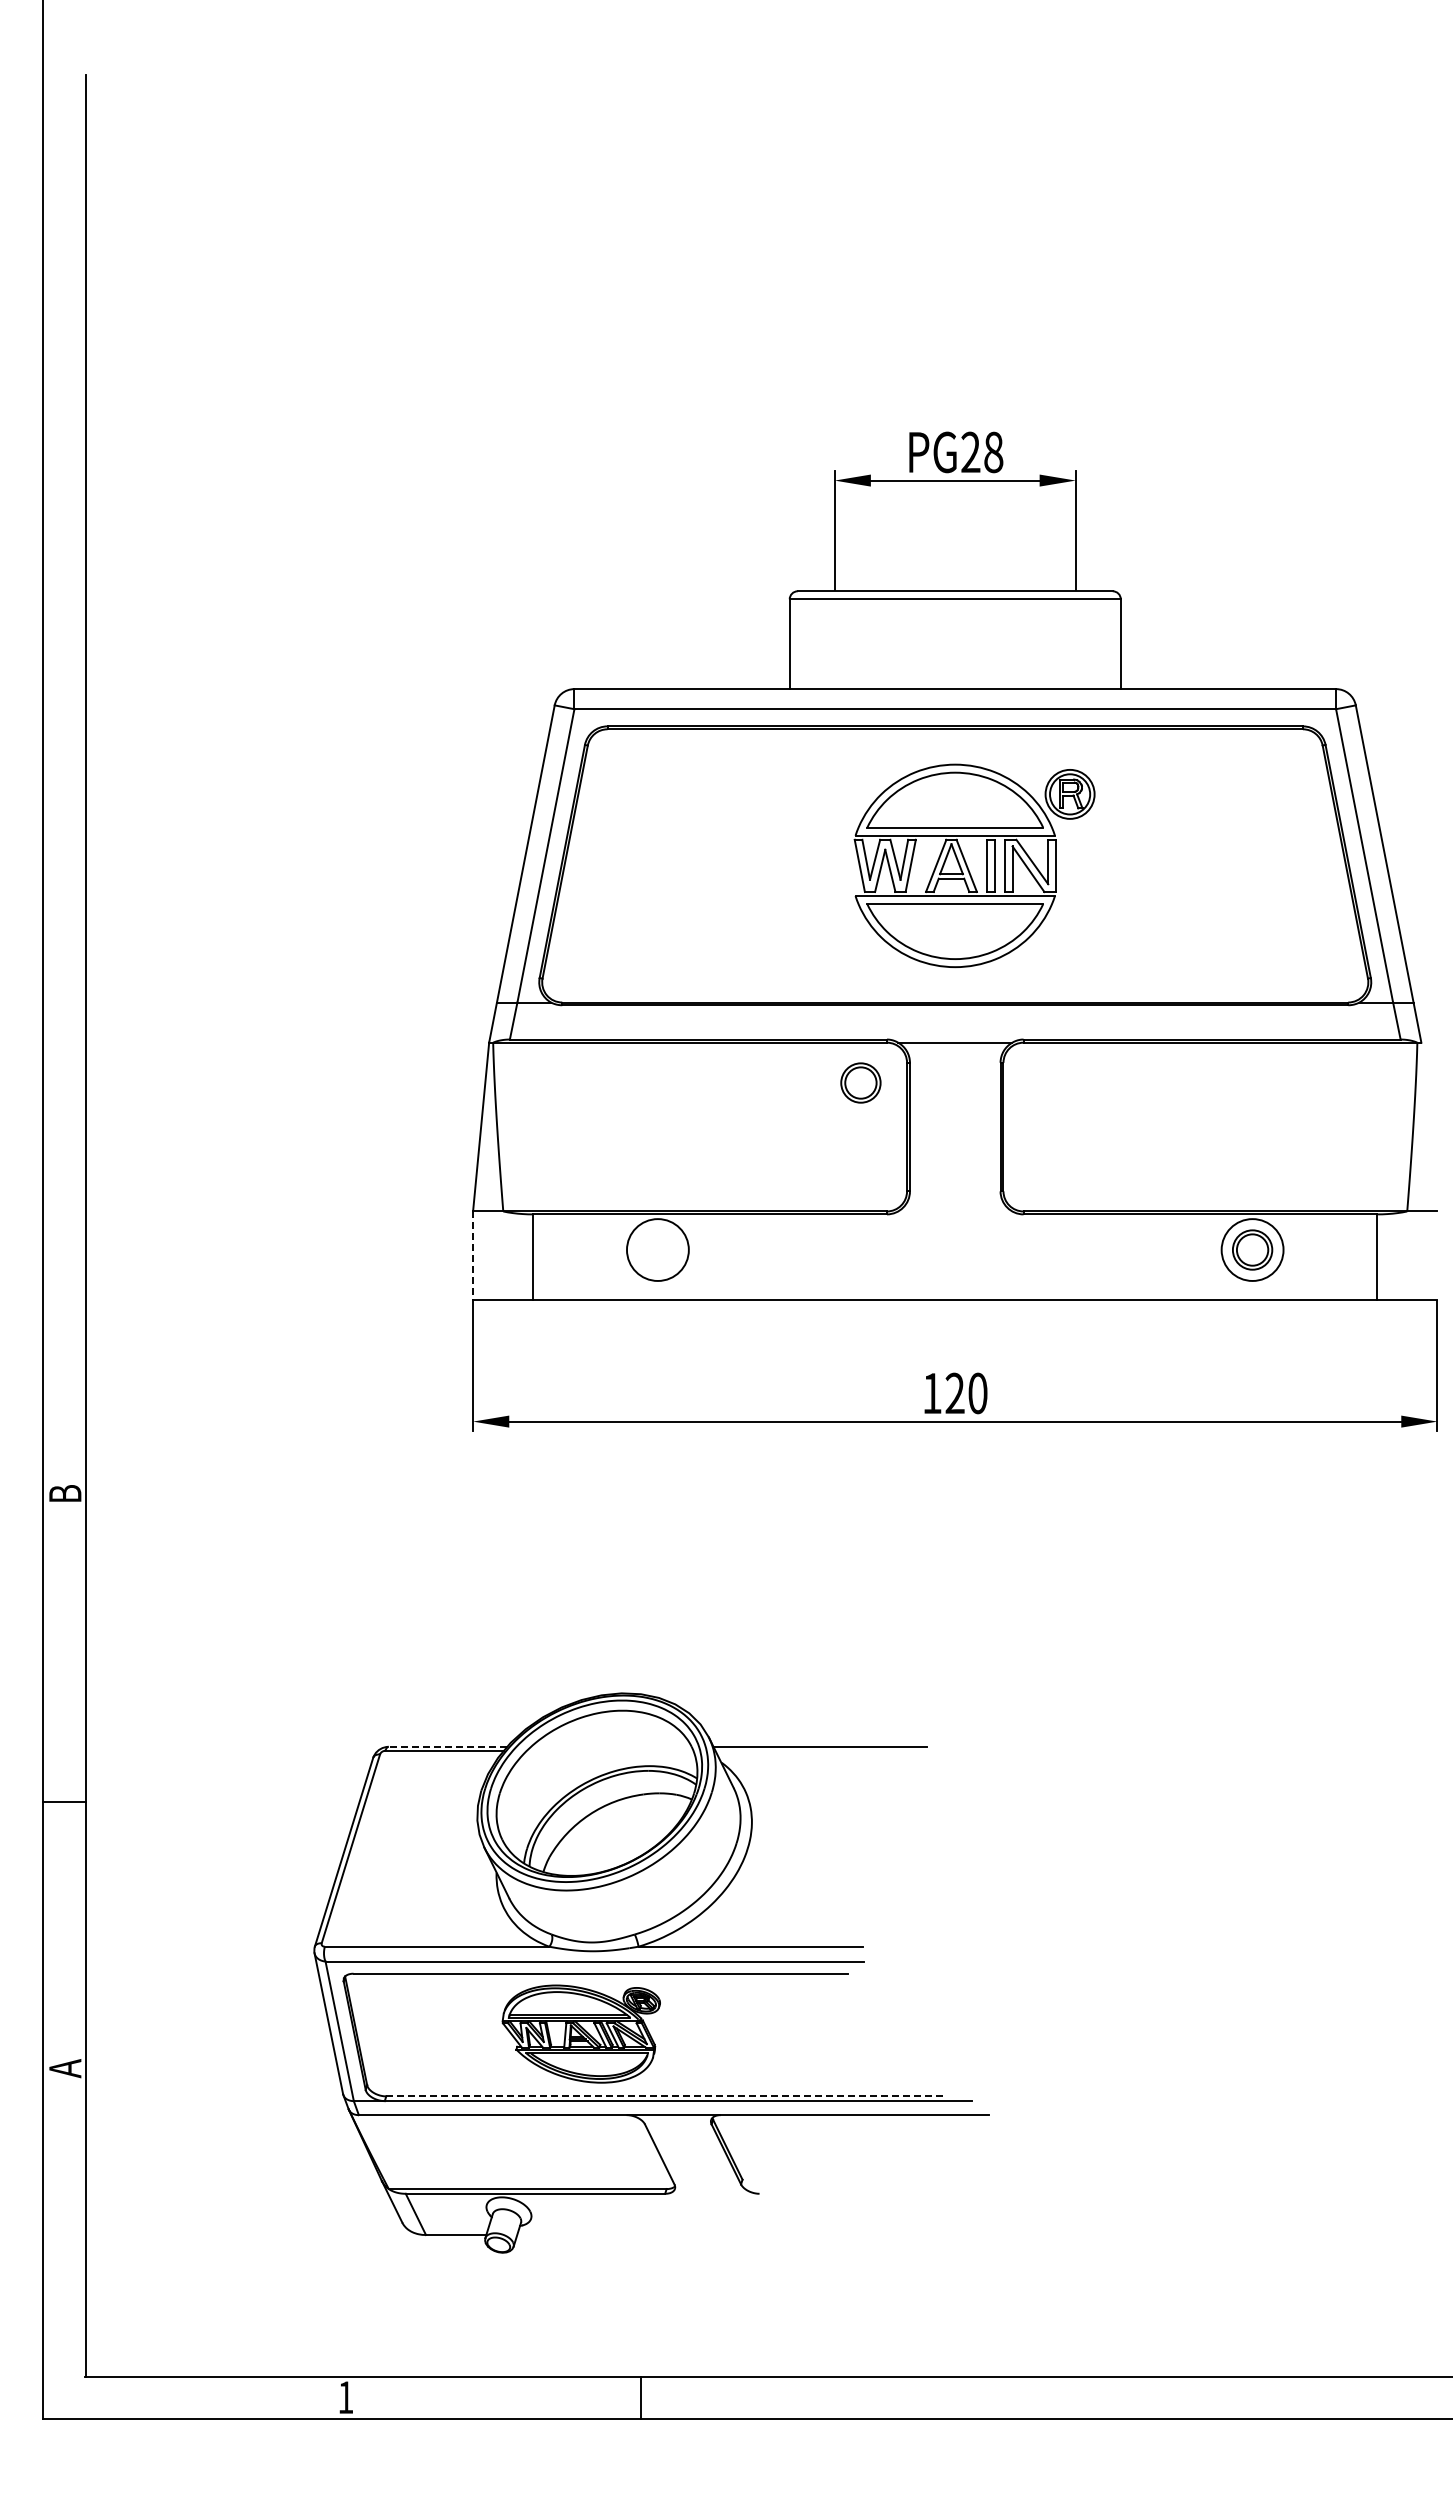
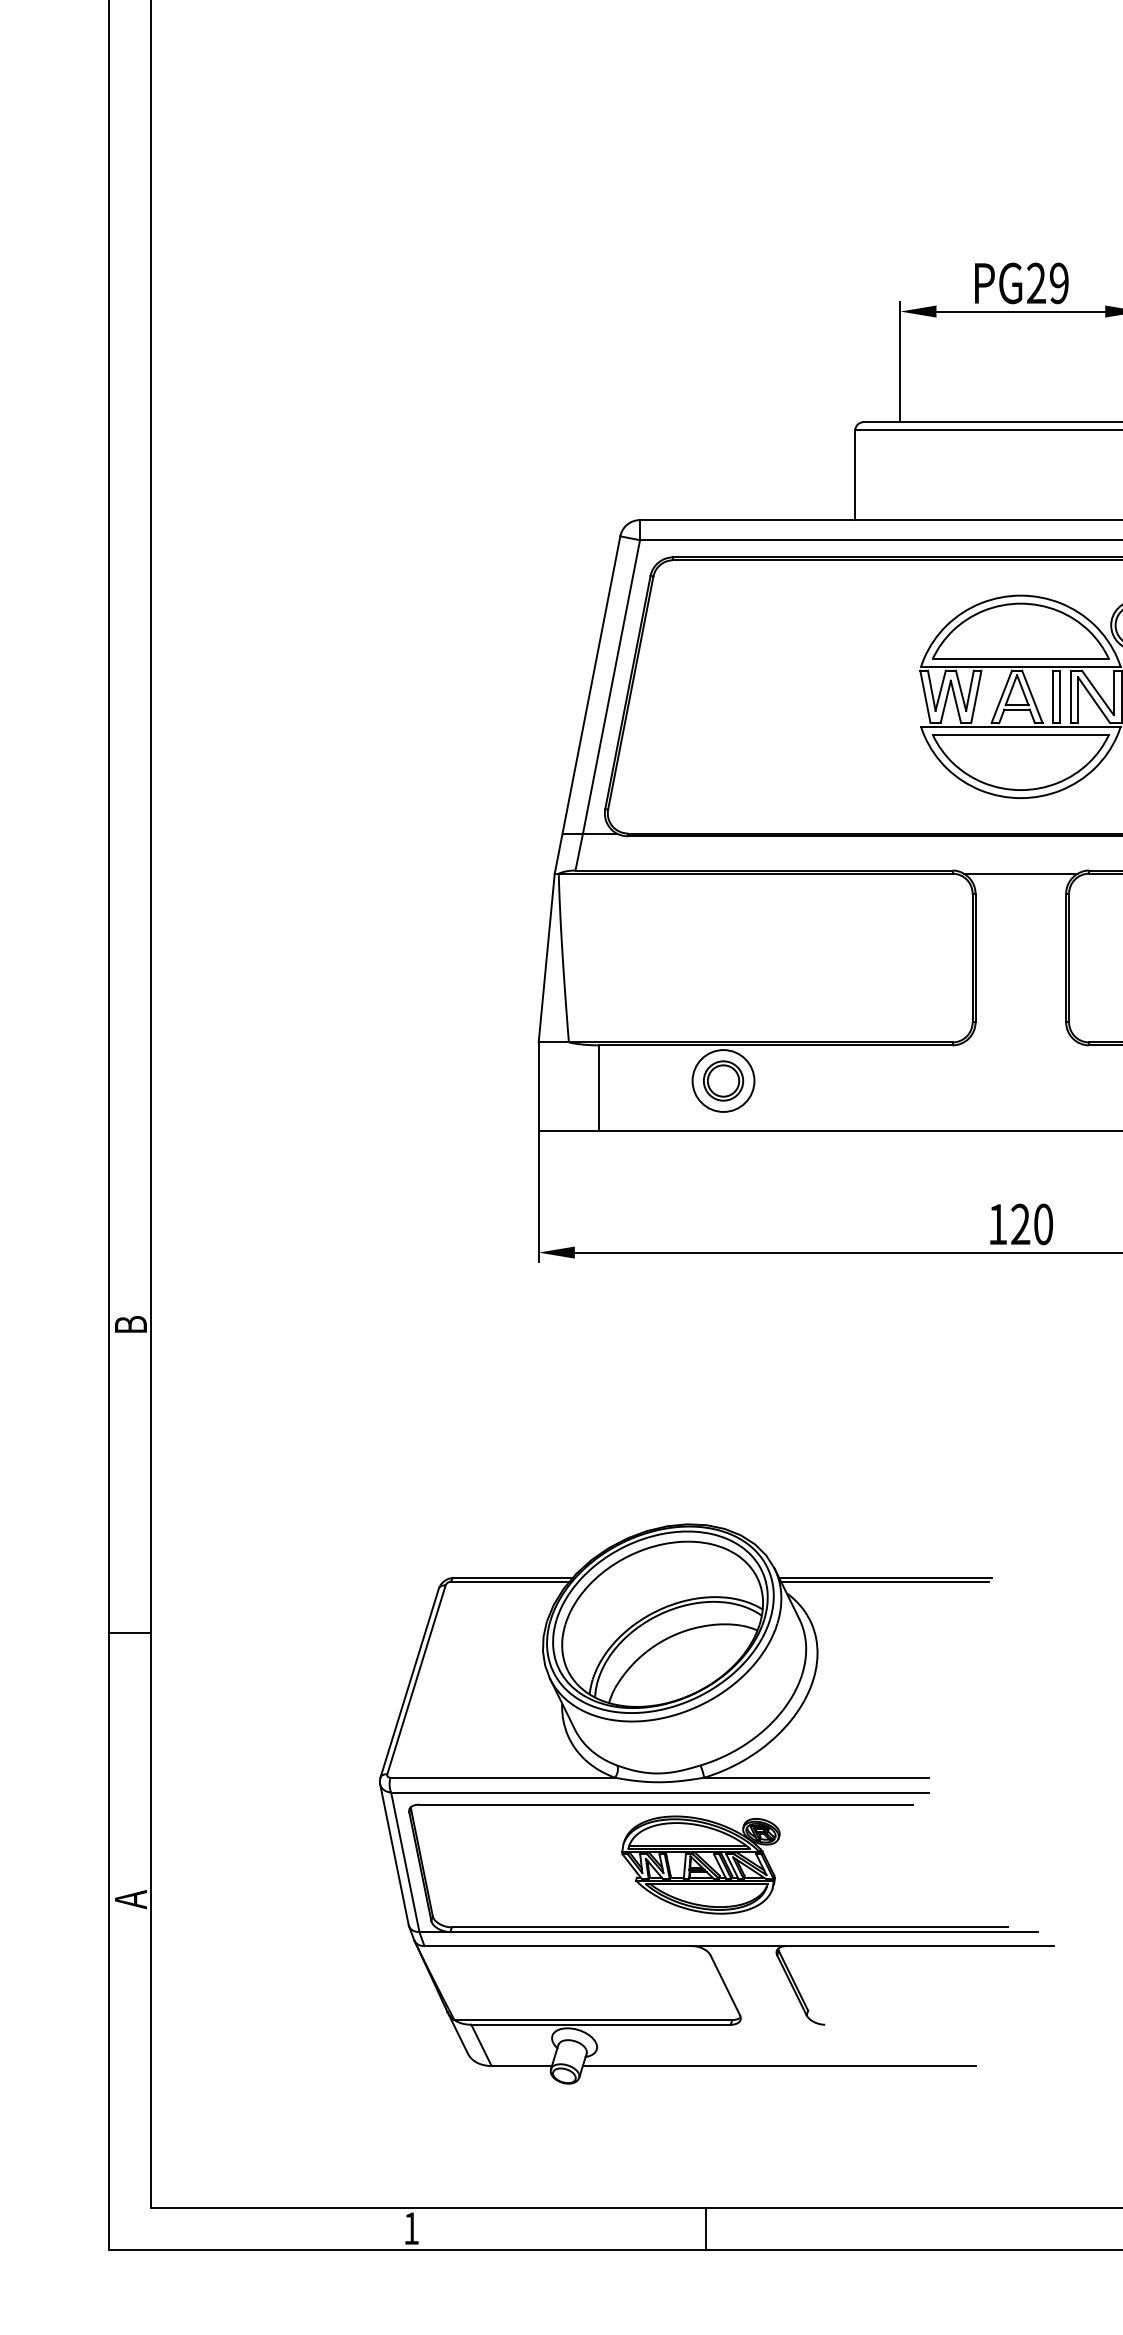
text: (993, 452) -> (1059, 283), PG28 -> PG29
part: (860, 1082) -> (723, 1080), moved
line: (473, 1256) -> (539, 1087), dashed -> solid
line: (447, 1746) -> (513, 1577), dashed -> solid
line: (819, 1750) -> (885, 1581), added
part: (580, 2033) -> (700, 1864), moved
line: (665, 2096) -> (731, 1927), dashed -> solid
line: (713, 2235) -> (779, 2066), added

